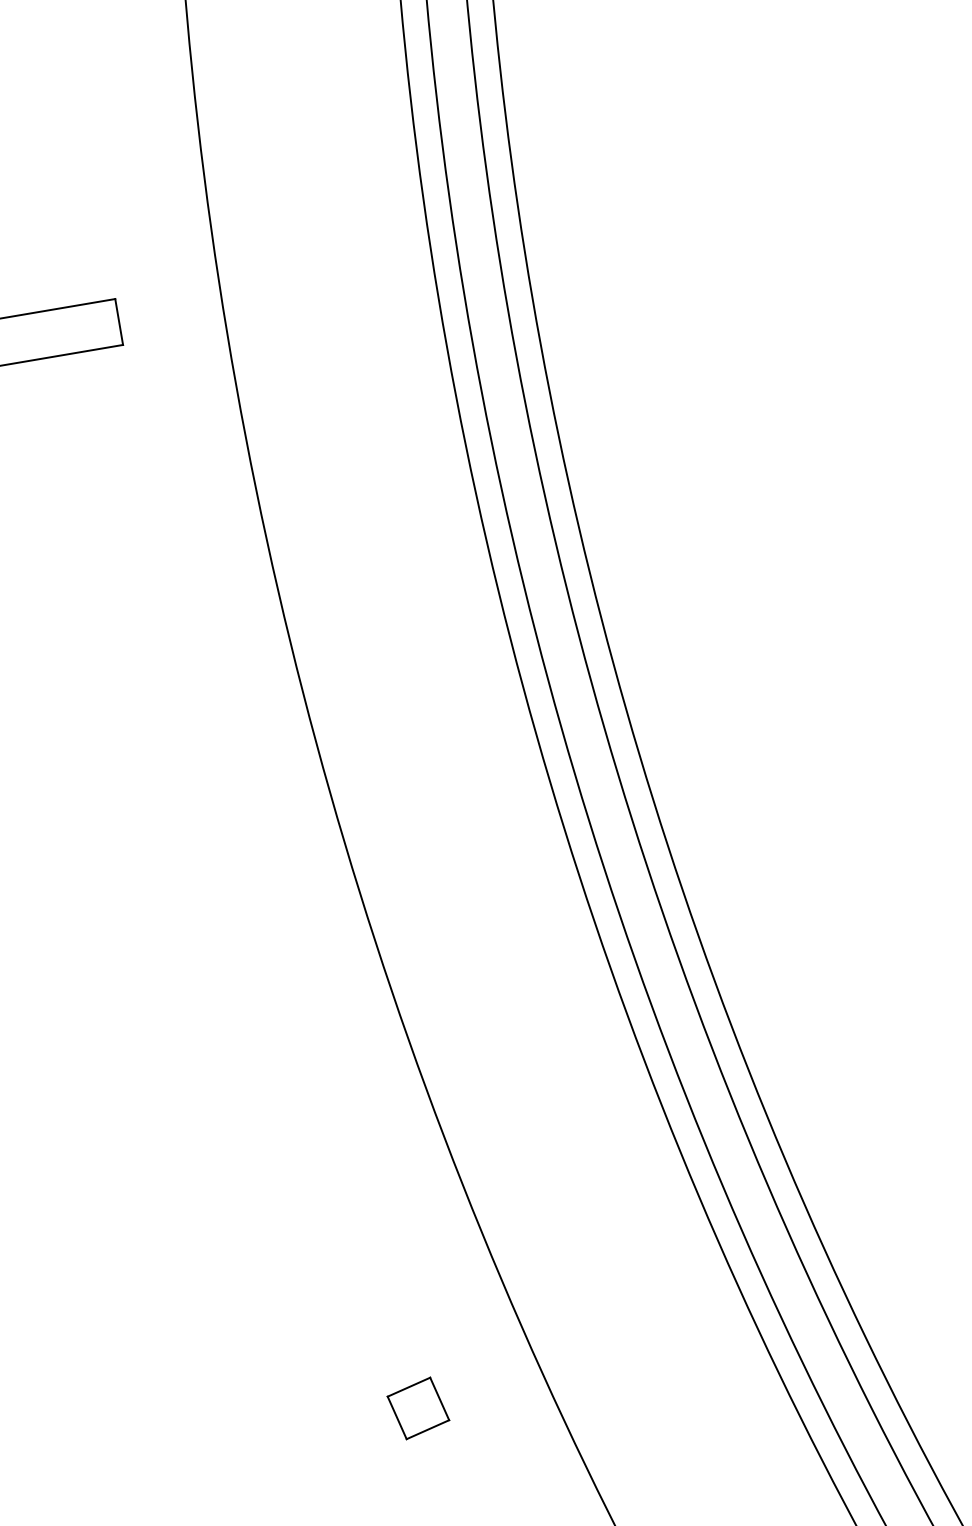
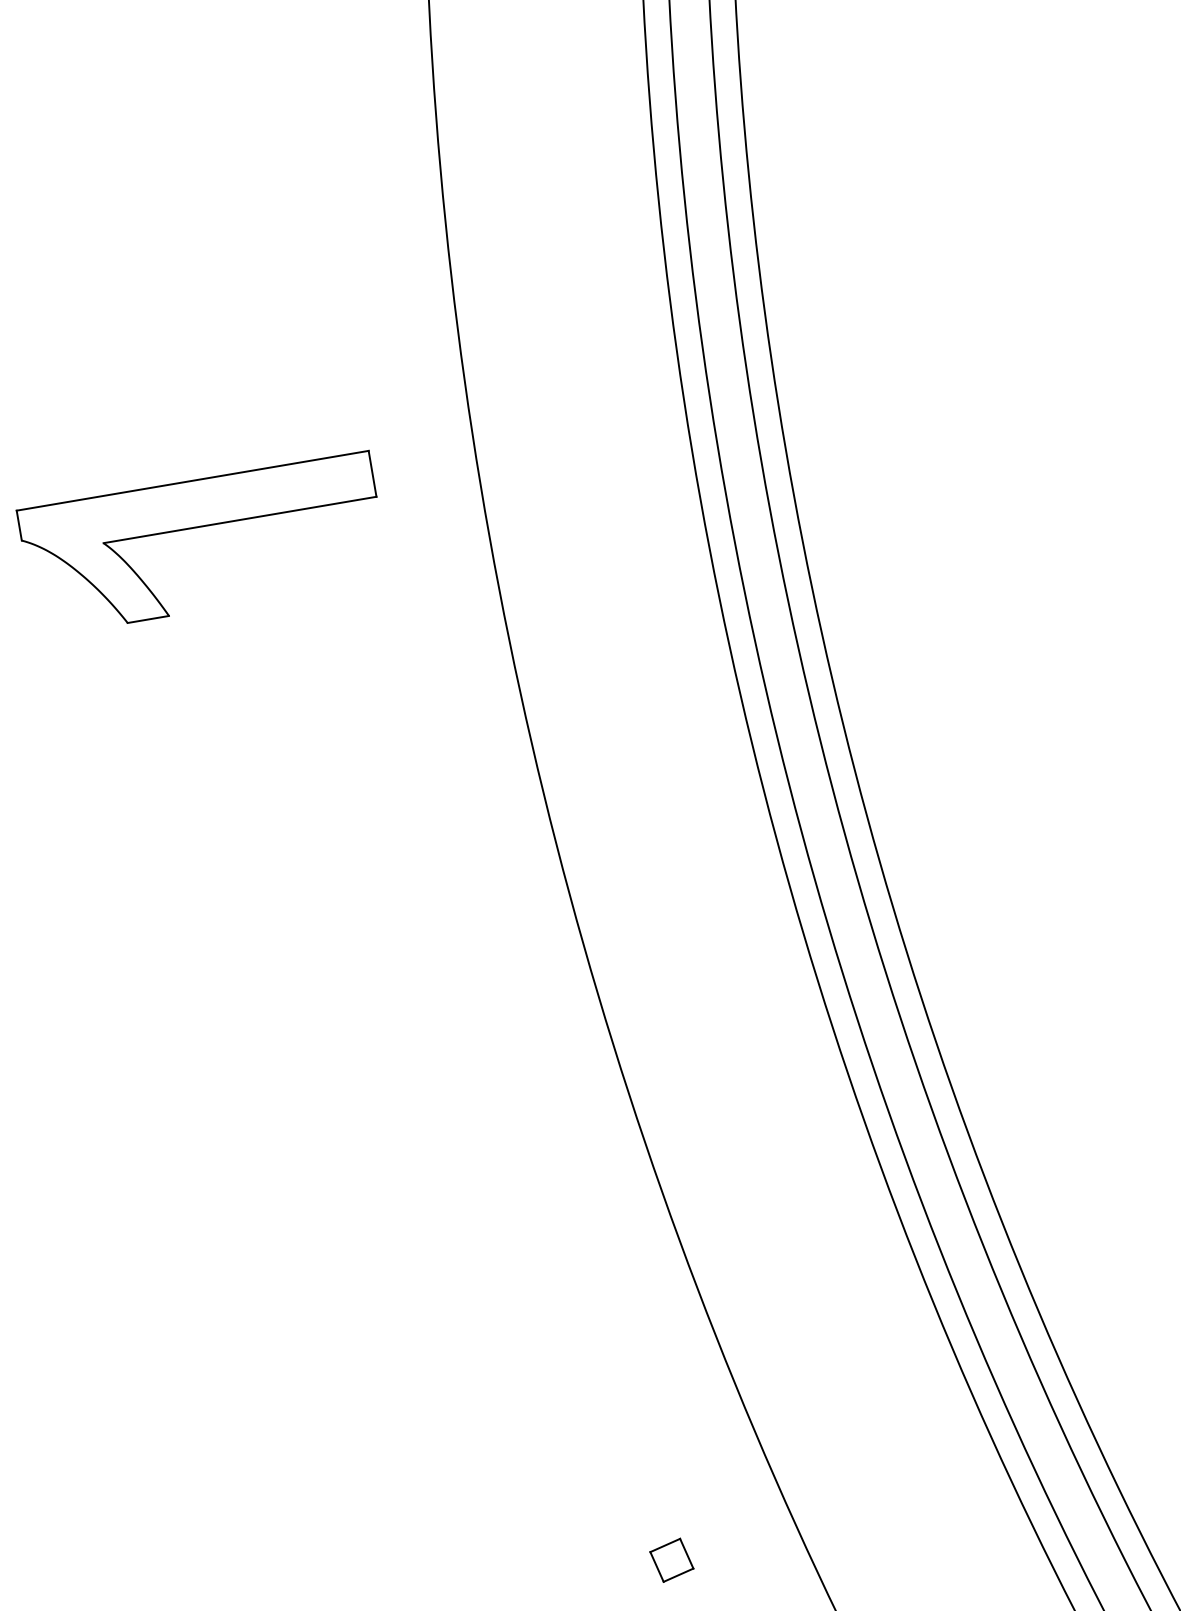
part: (418, 1408) -> (671, 1560), size x0.7

